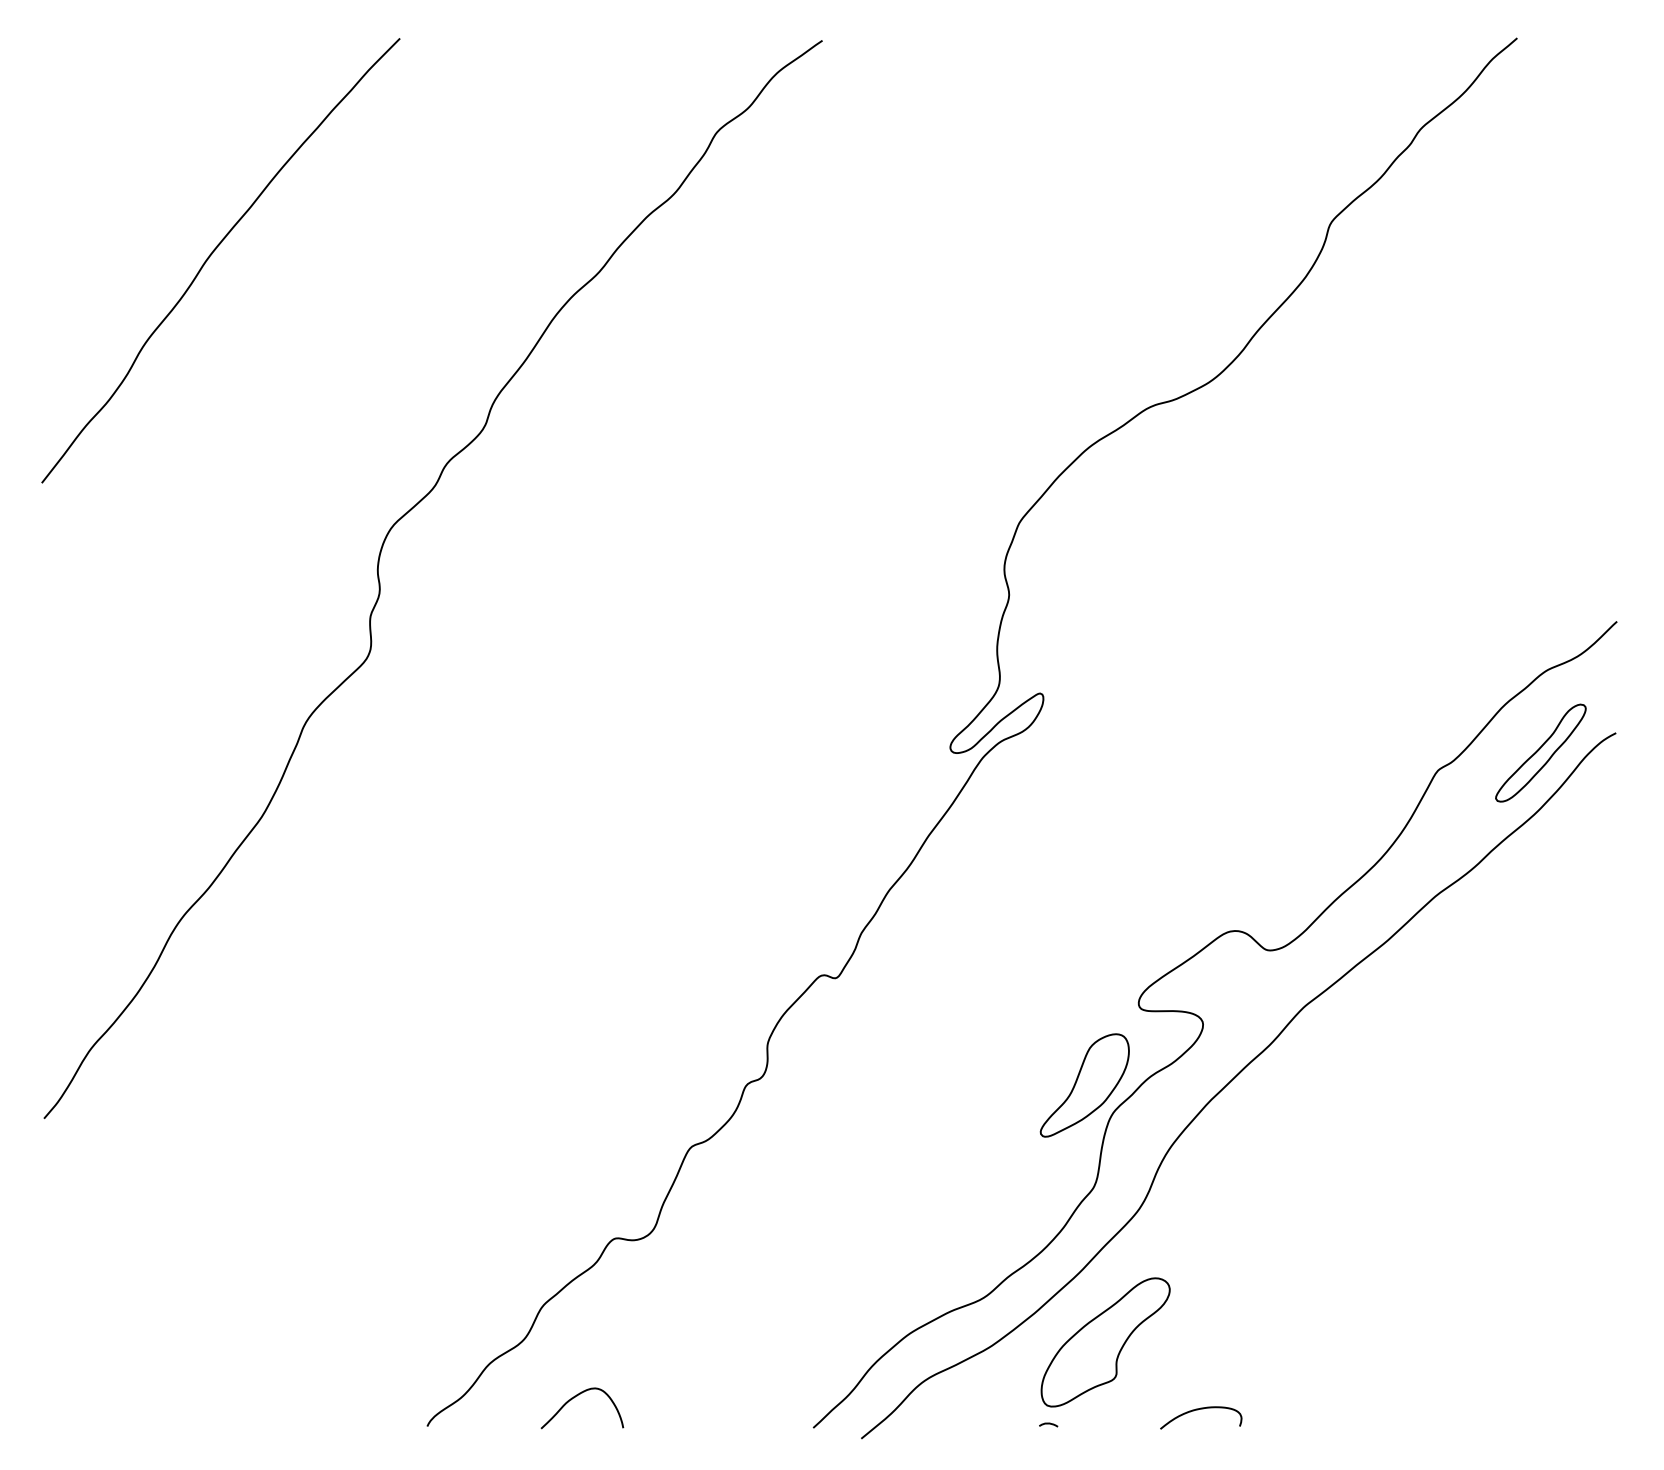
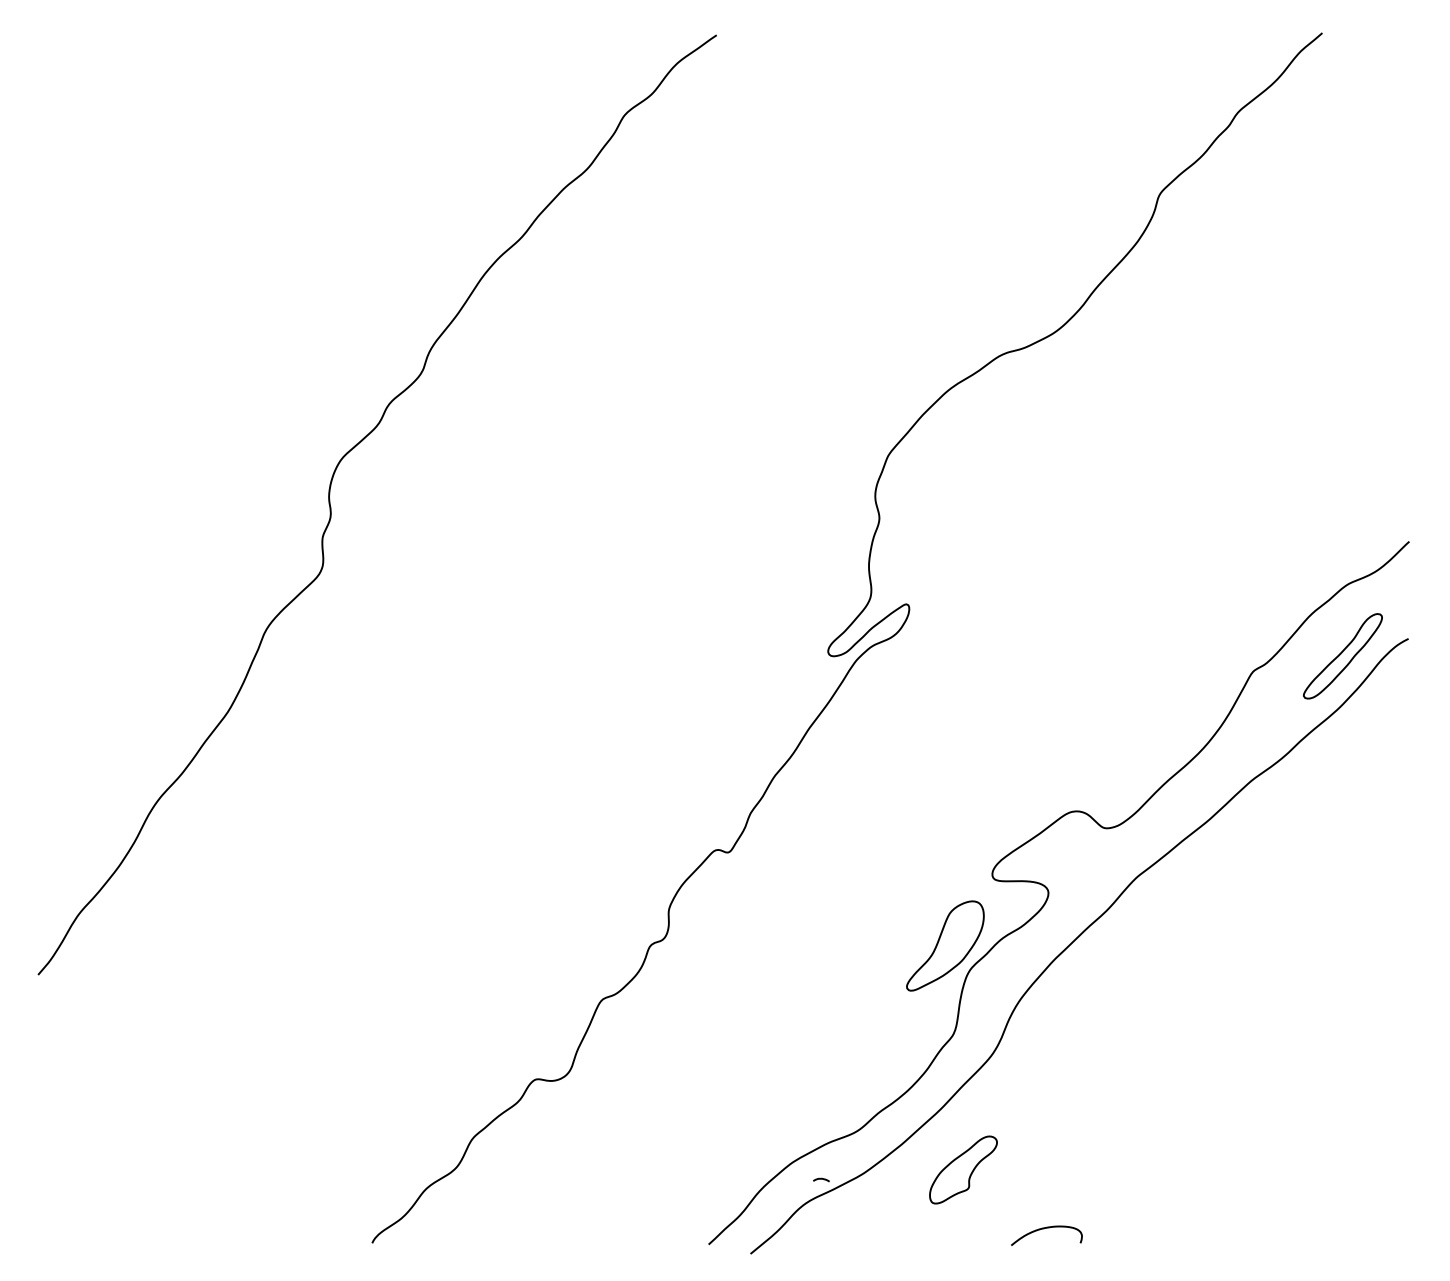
curve: (212, 254) -> (184, 221), removed
part: (1105, 1342) -> (963, 1170), size x0.6
curve: (574, 1398) -> (500, 1218), removed
curve: (1048, 1424) -> (821, 1179), moved

